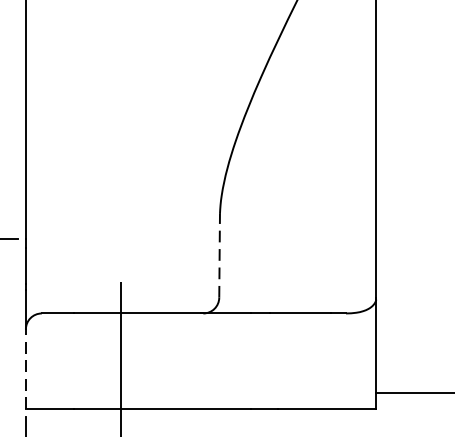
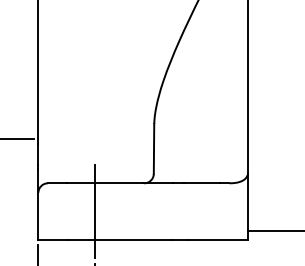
line: (220, 255) -> (154, 148), dashed -> solid
line: (26, 369) -> (38, 216), dashed -> solid

